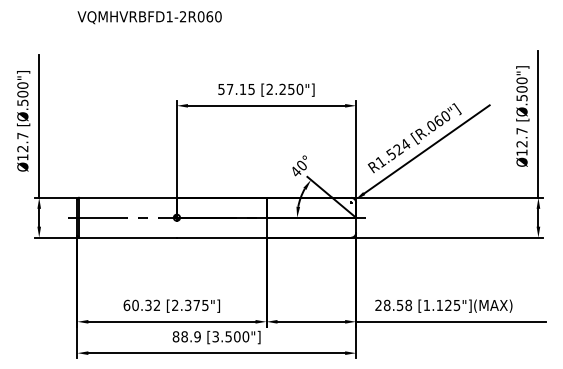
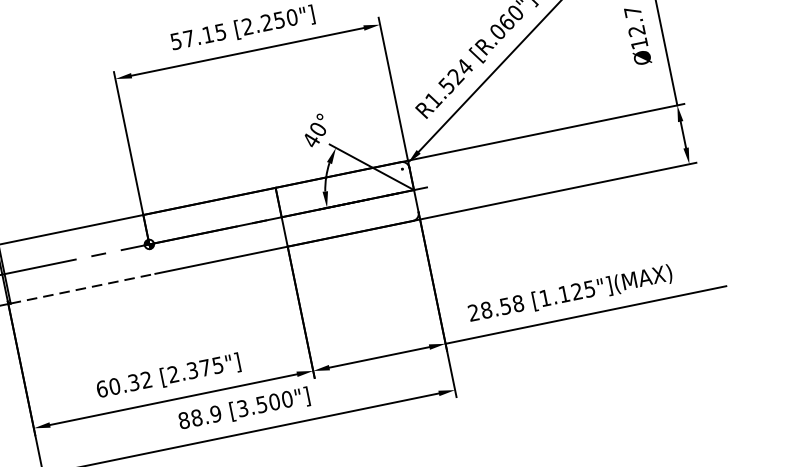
line: (127, 237) -> (82, 288), solid -> dashed

